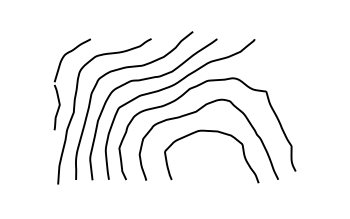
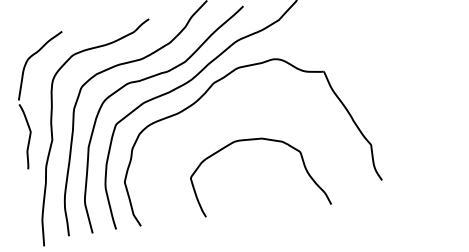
curve: (194, 113) -> (225, 117), removed

